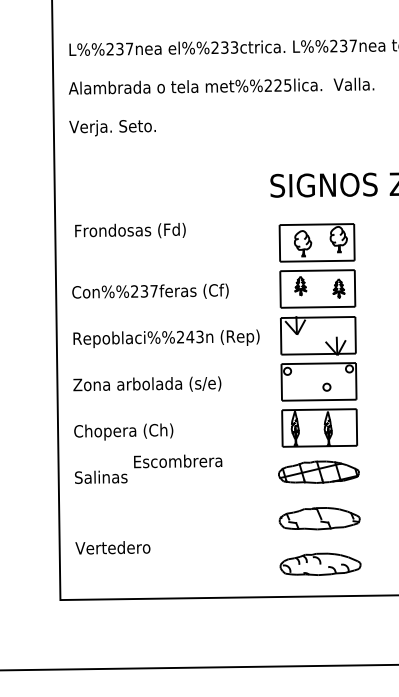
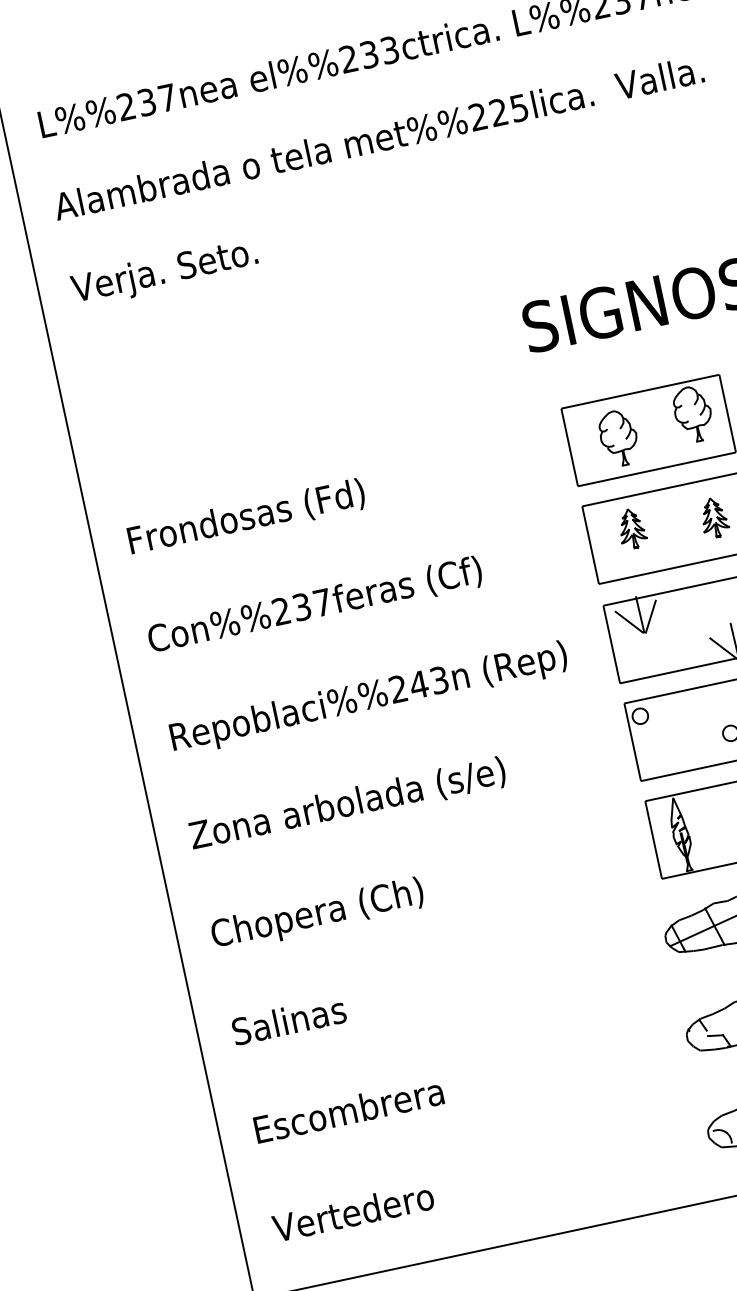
text: (130, 230) -> (246, 516), moved
text: (178, 461) -> (349, 1110), moved
text: (112, 547) -> (352, 1211), moved

